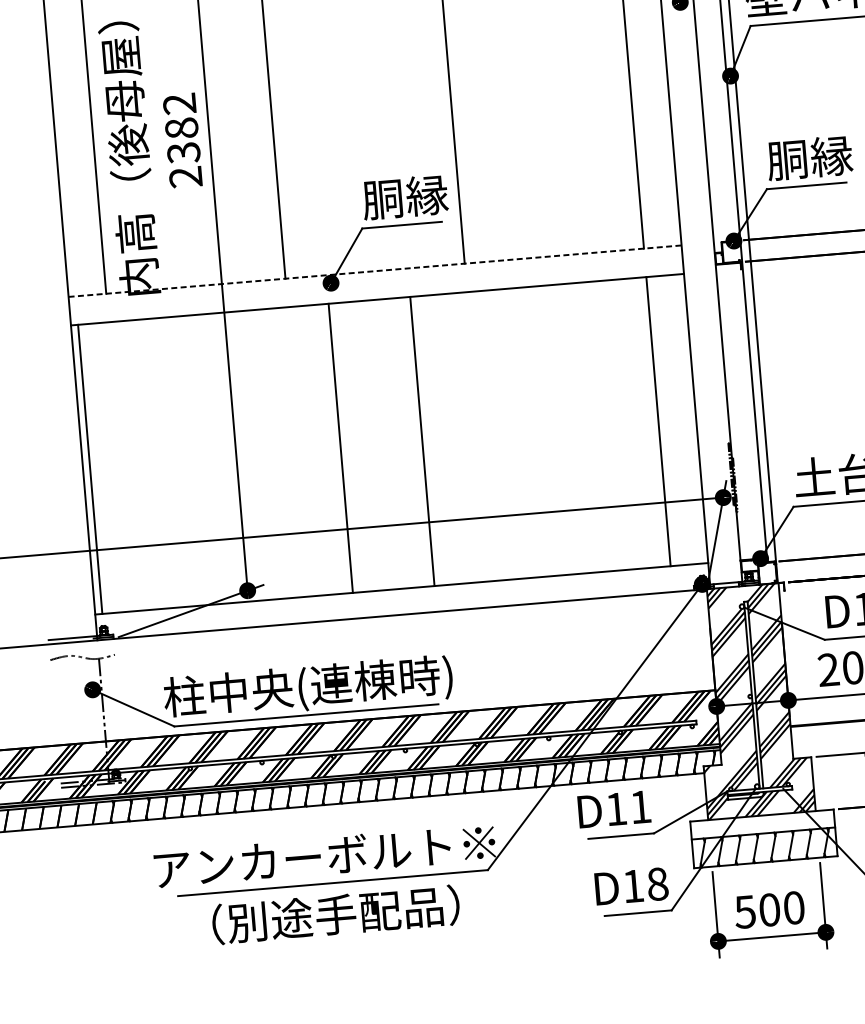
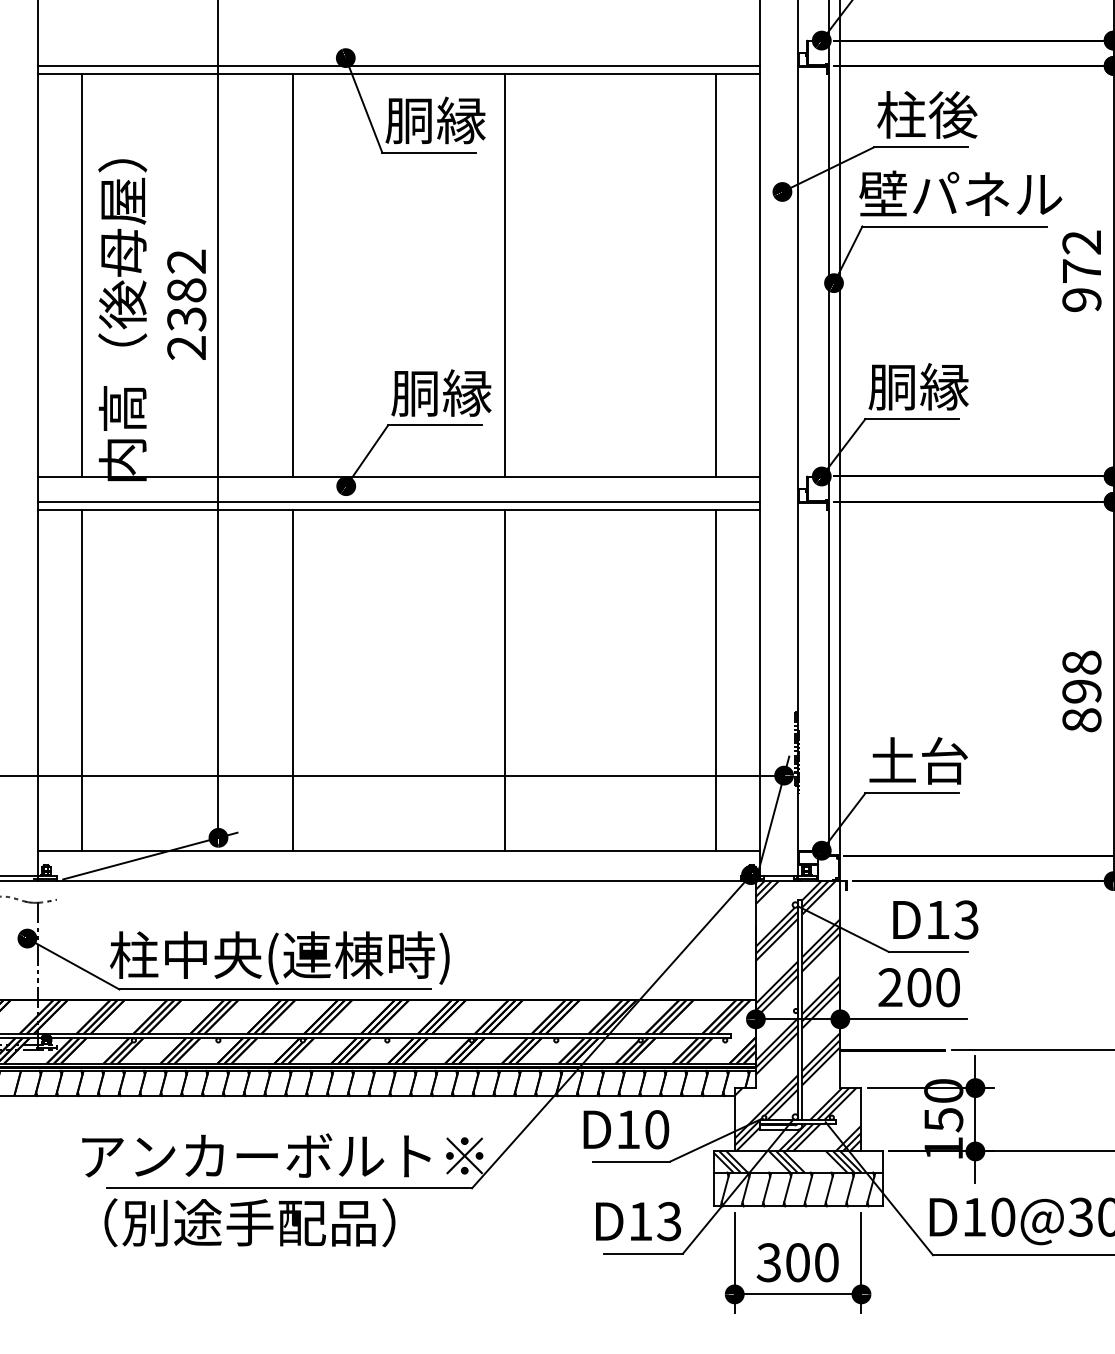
line: (375, 271) -> (399, 476), dashed -> solid
line: (376, 292) -> (398, 501), added
line: (422, 441) -> (504, 680), moved
line: (340, 448) -> (293, 680), moved
line: (90, 469) -> (82, 680), moved
text: (641, 806) -> (657, 1129), D11 -> D10
hatch: (753, 824) -> (787, 1161), added
text: (657, 884) -> (669, 1221), D18 -> D13
text: (744, 911) -> (768, 1262), 500 -> 300
text: (335, 914) -> (249, 1222), moved

